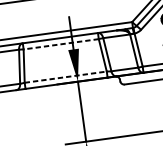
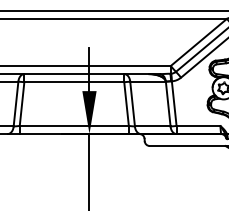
line: (61, 44) -> (74, 82), dashed -> solid
line: (65, 76) -> (74, 125), dashed -> solid

